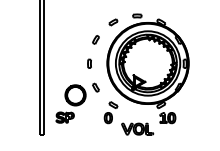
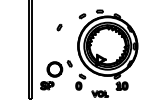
part: (95, 39) -> (59, 27), moved
part: (89, 63) -> (65, 46), removed
part: (137, 128) -> (100, 93), size x0.7

